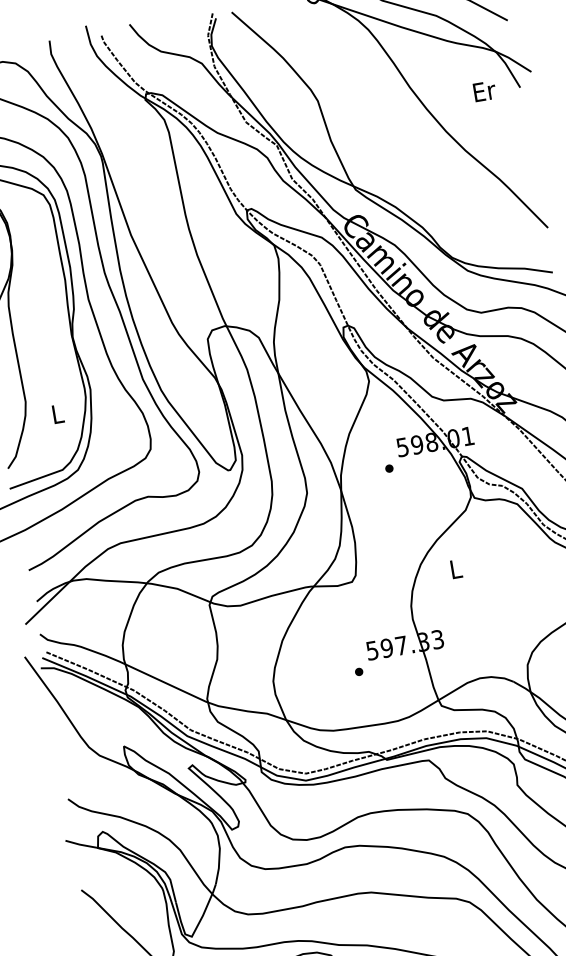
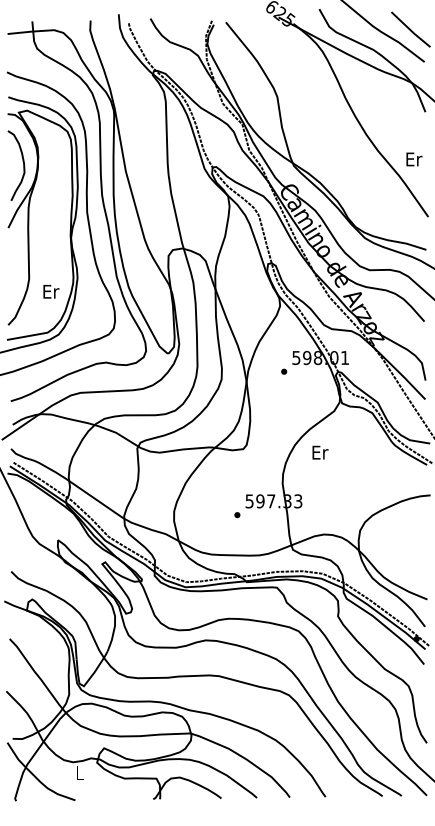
text: (485, 91) -> (414, 159), moved
text: (58, 413) -> (51, 291), L -> Er
text: (456, 568) -> (320, 452), L -> Er

